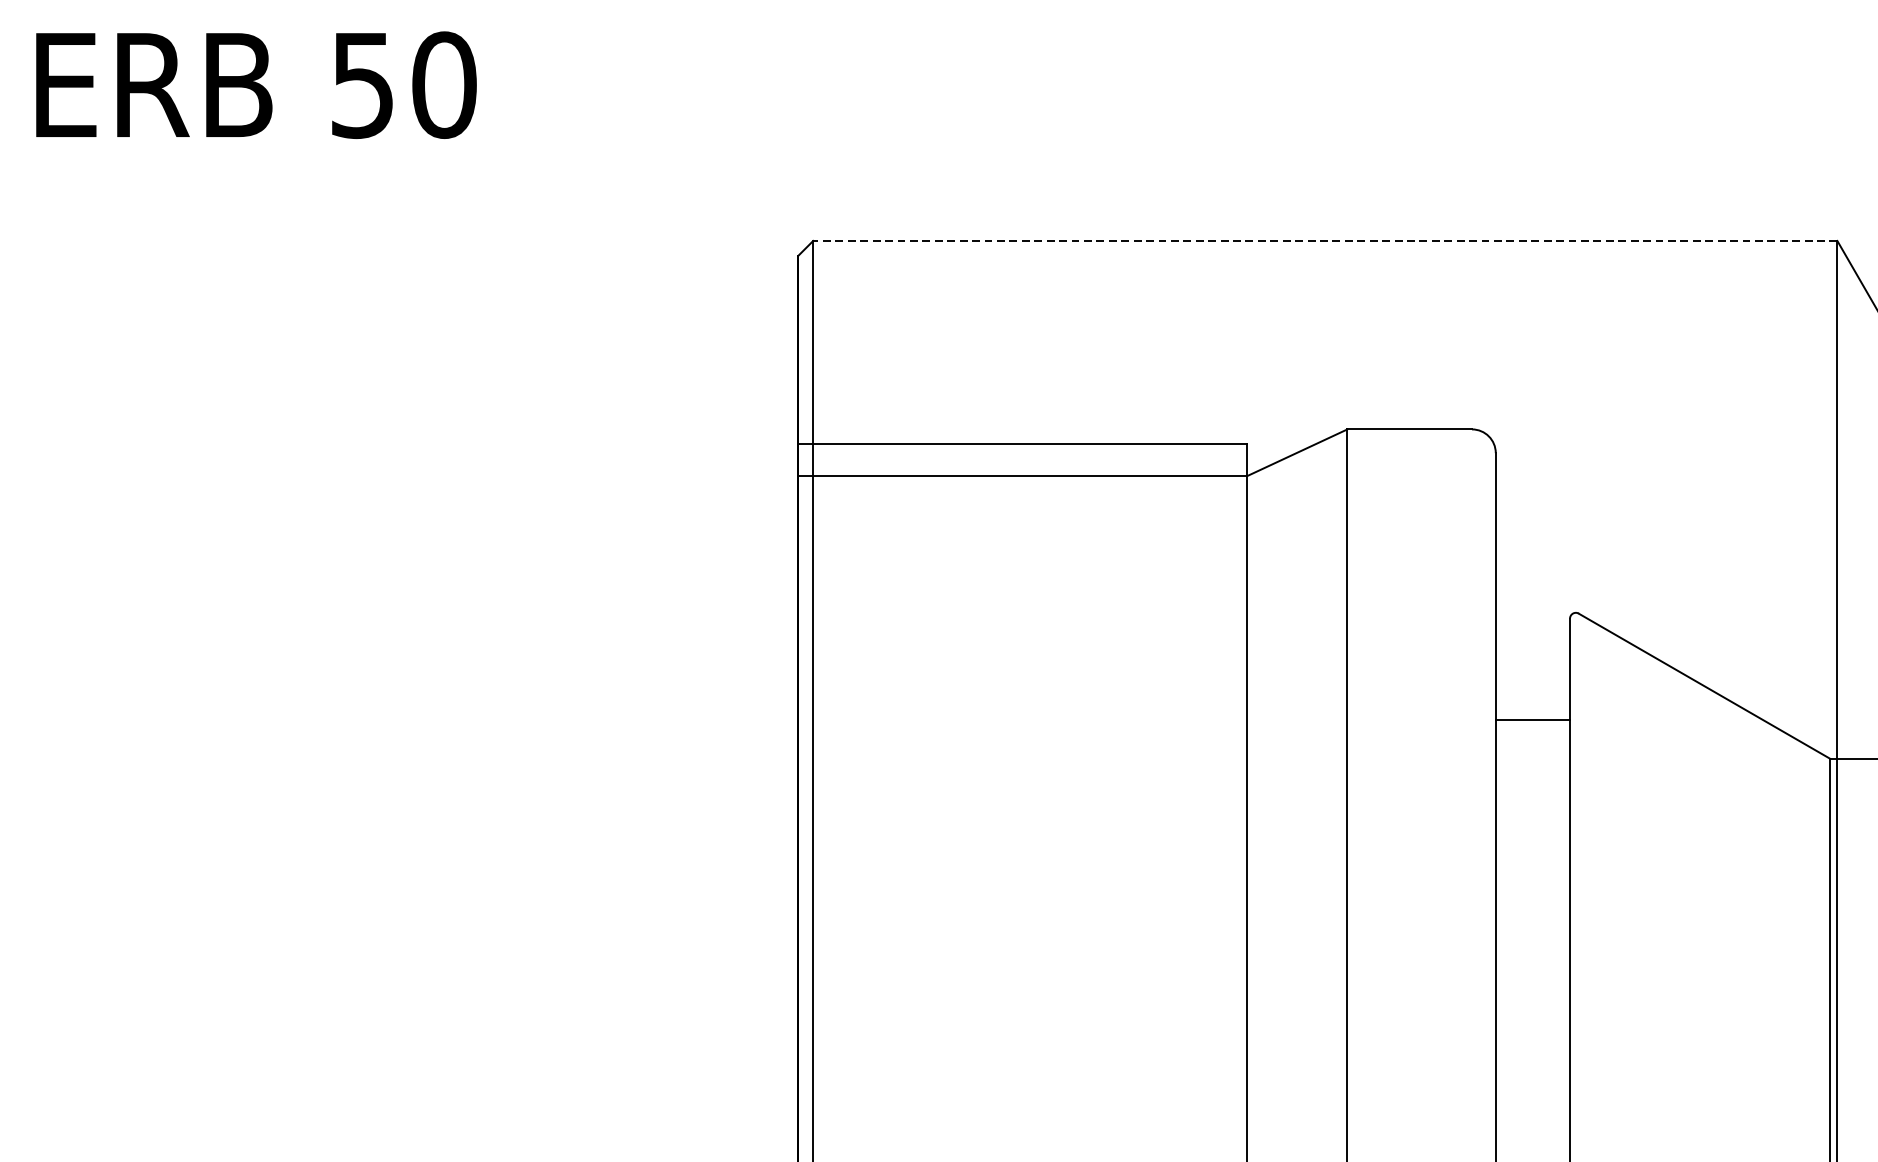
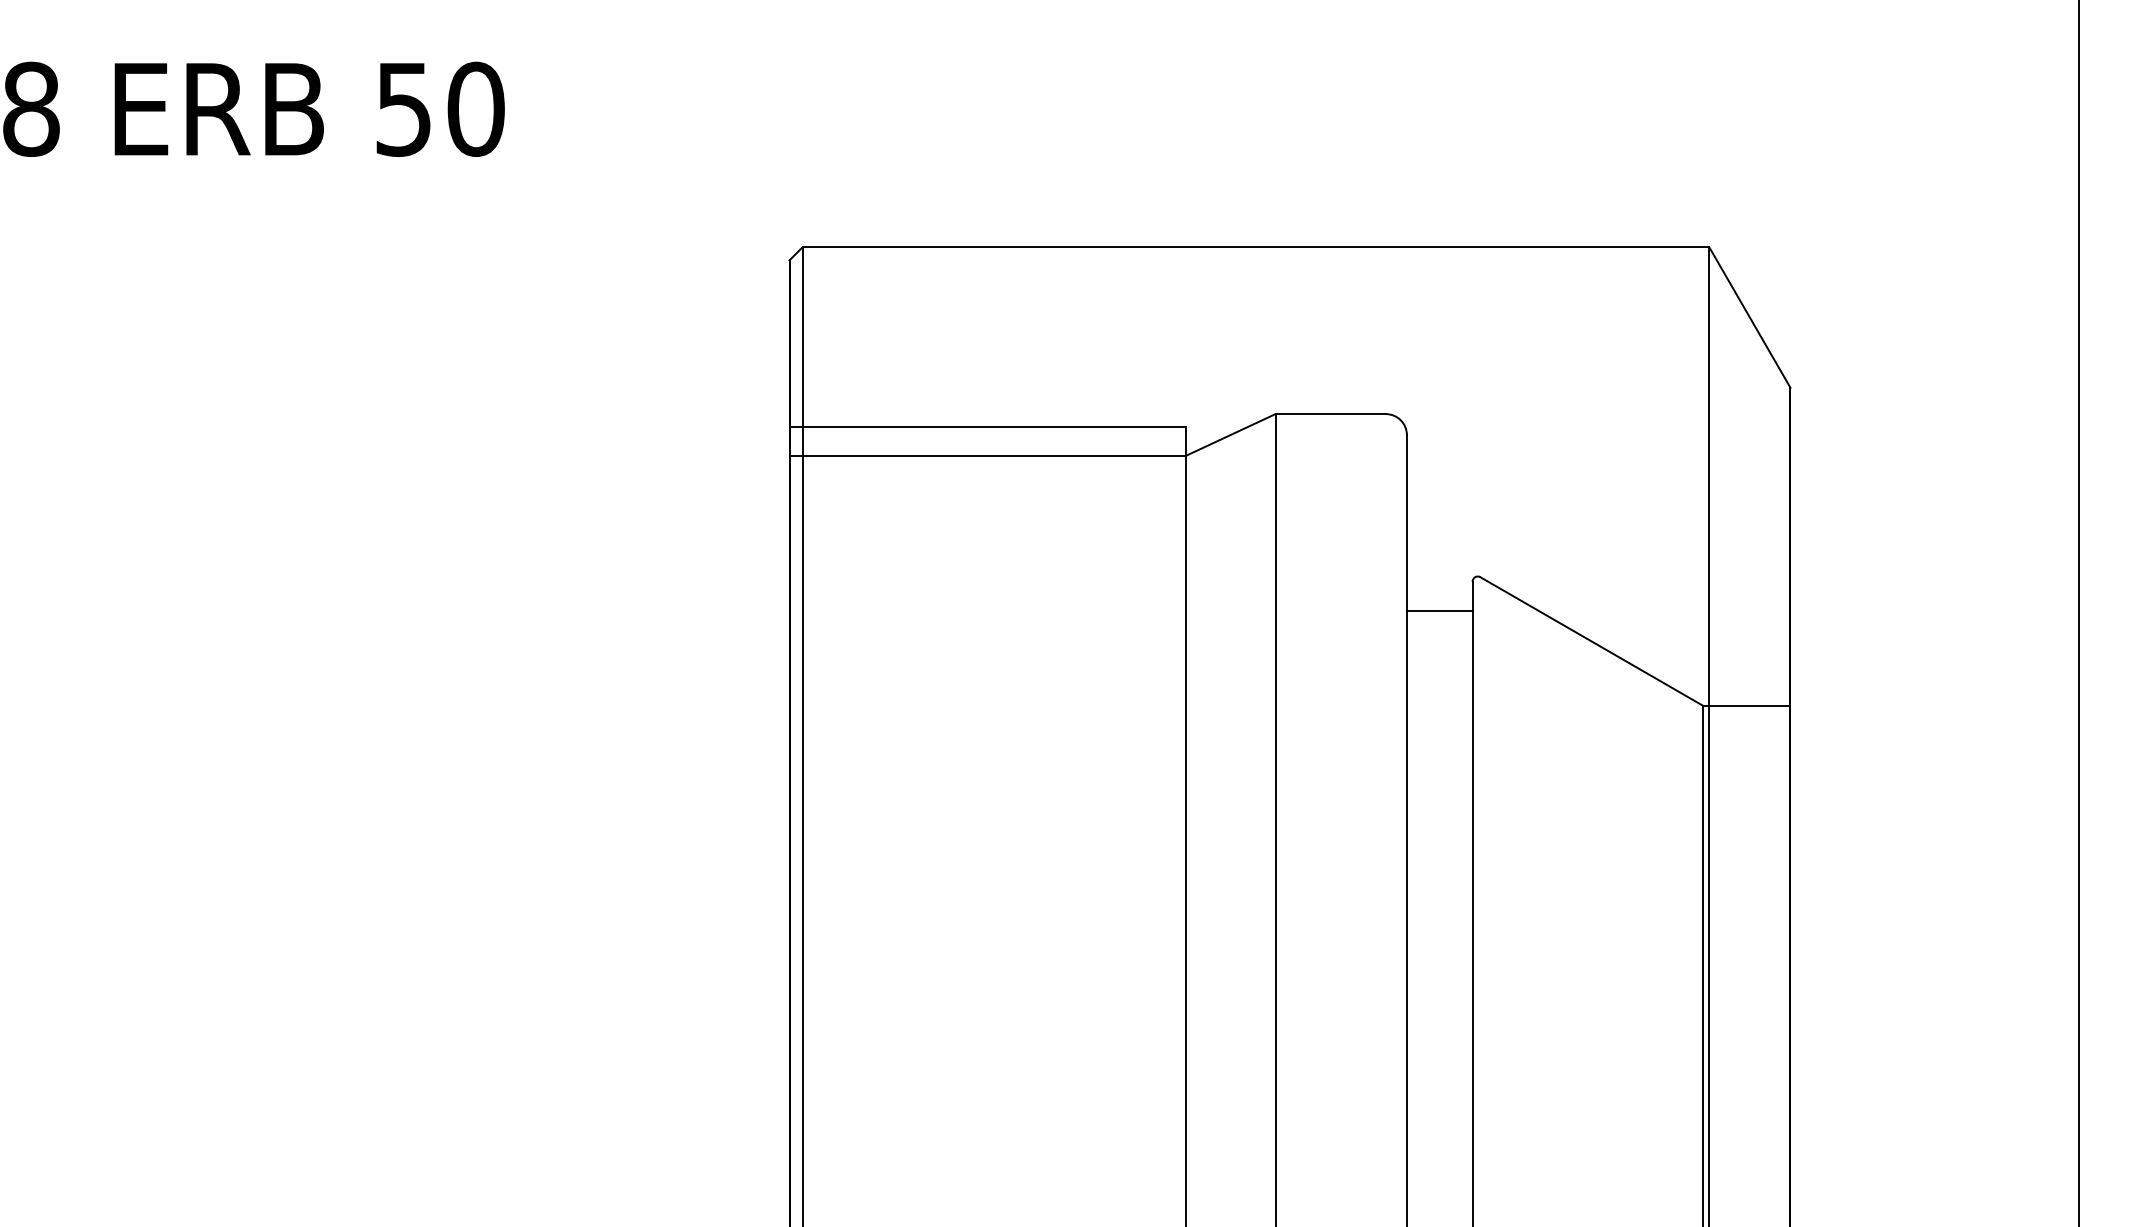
line: (1324, 241) -> (1255, 247), dashed -> solid
line: (1532, 720) -> (1439, 611), moved

